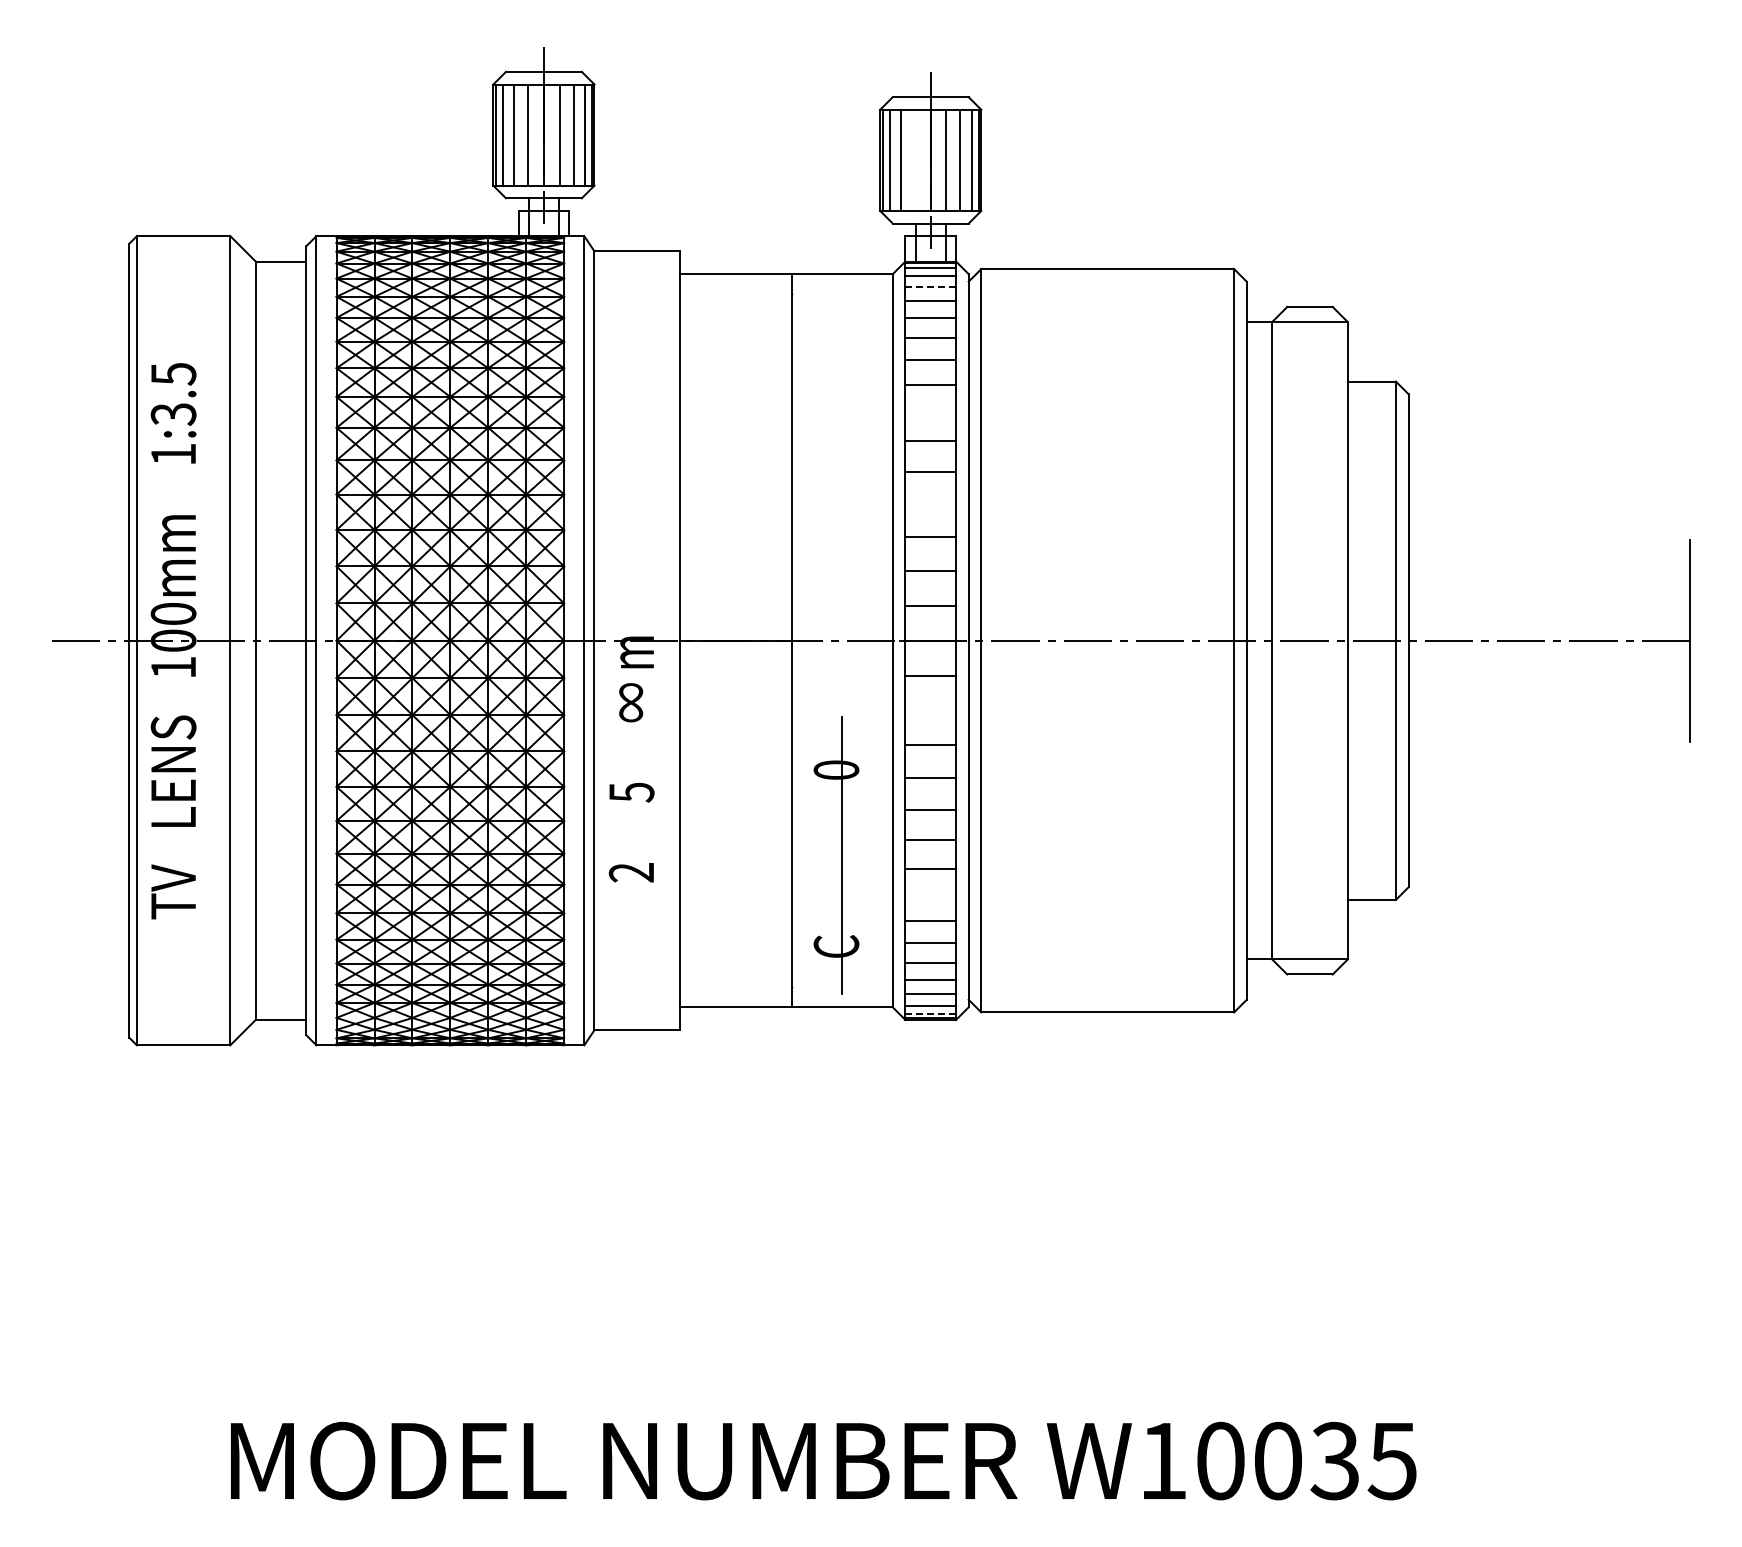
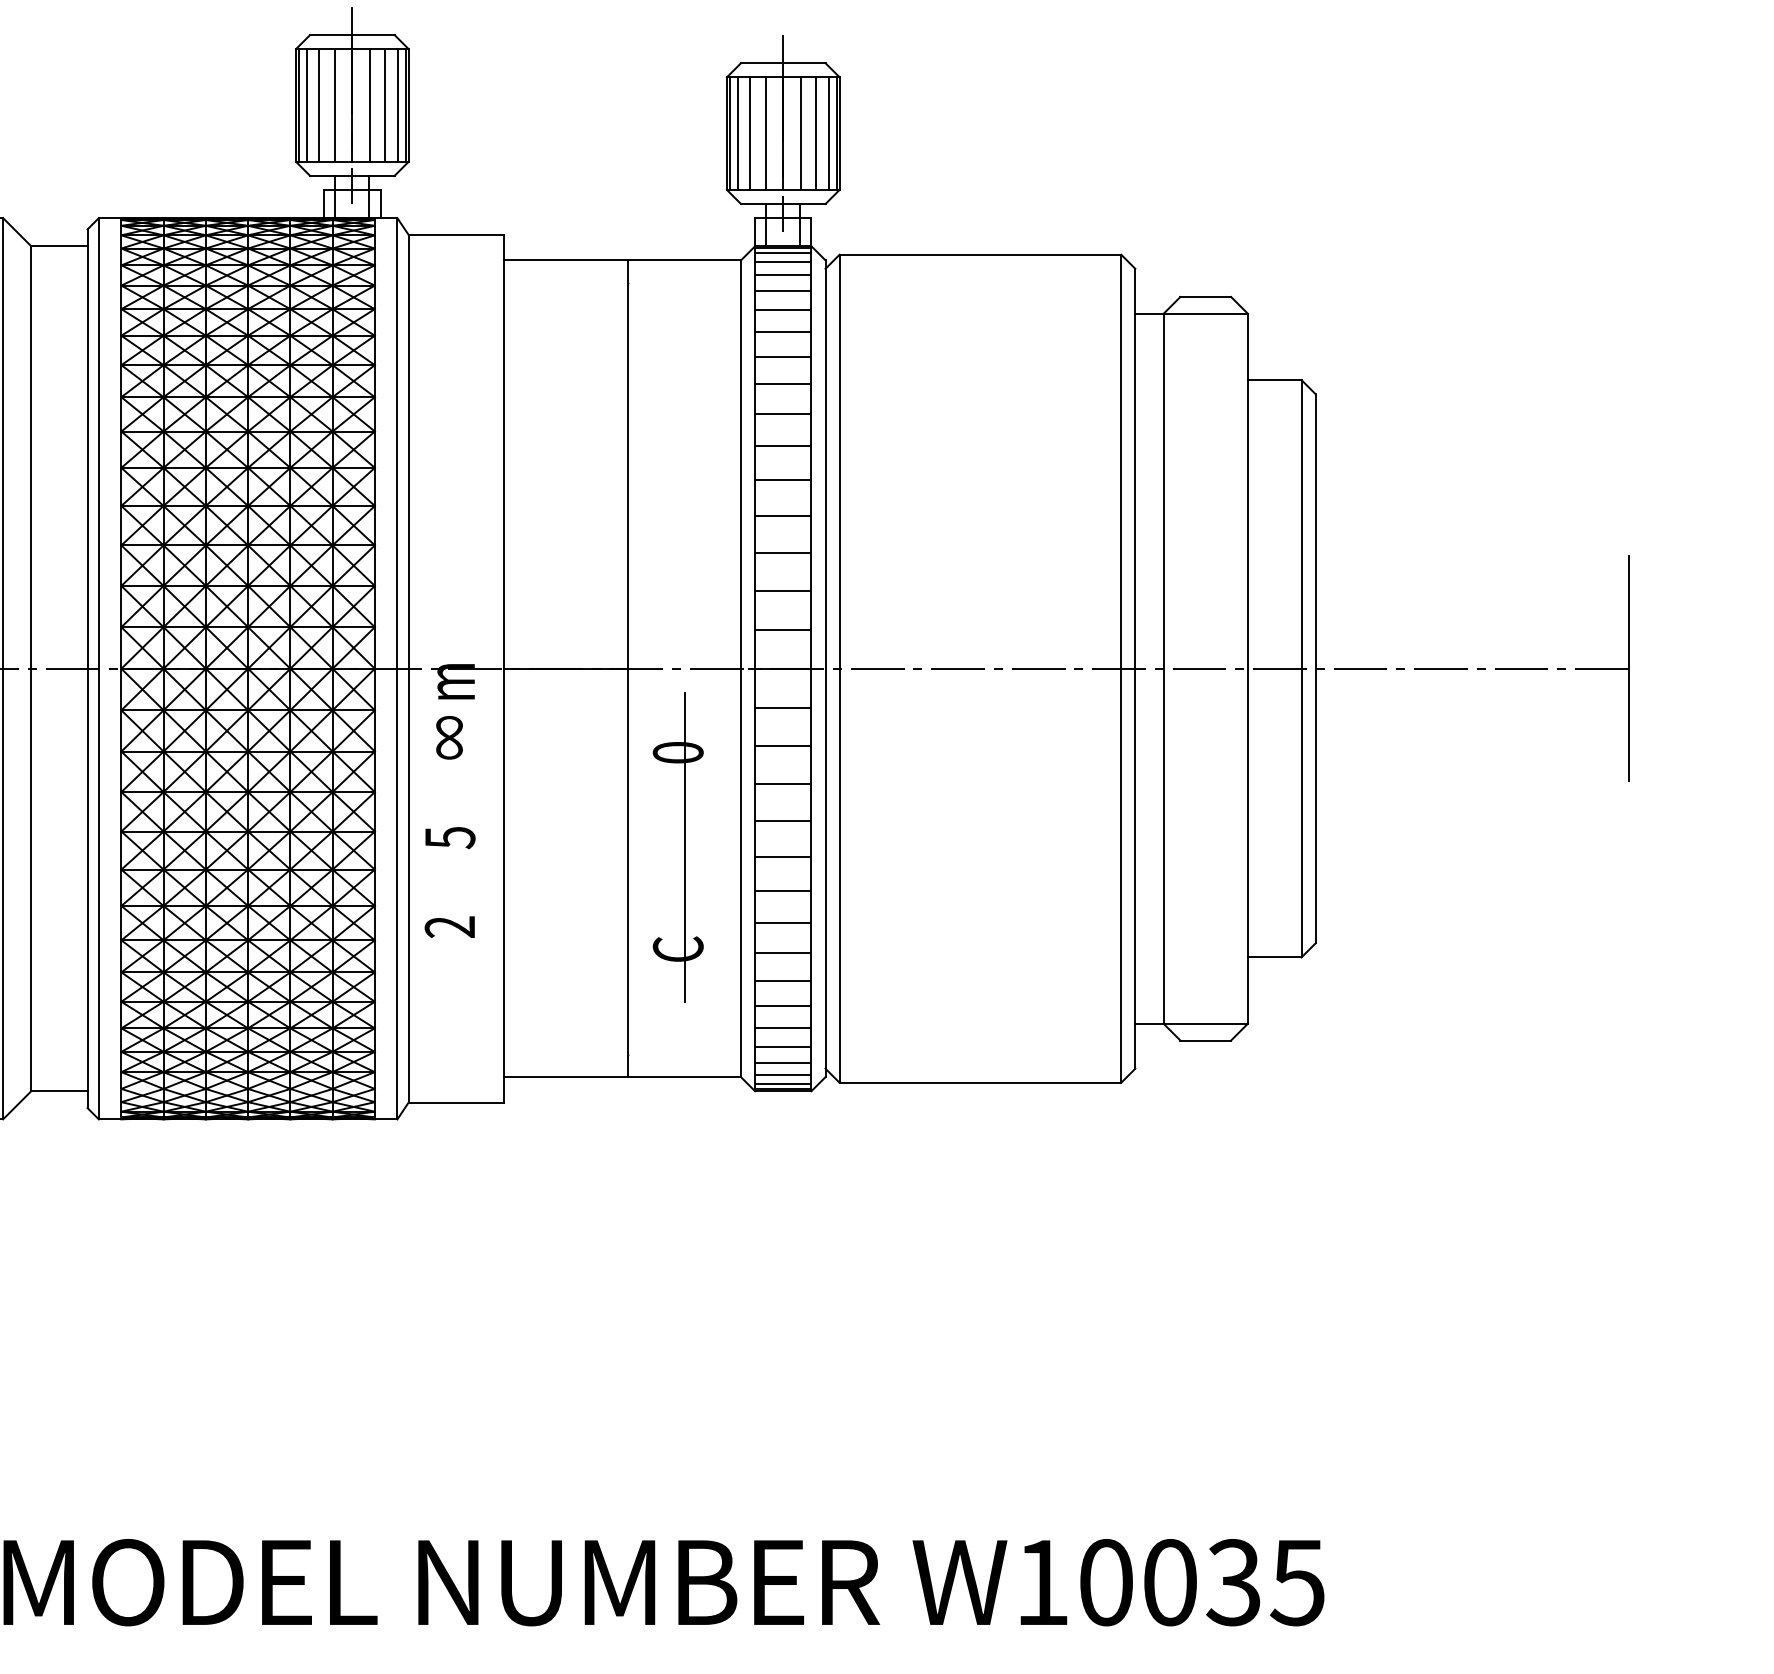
line: (915, 159) -> (766, 132), added
line: (931, 287) -> (784, 275), dashed -> solid
line: (930, 412) -> (782, 414), added
line: (930, 503) -> (782, 515), added
line: (930, 710) -> (782, 746), added
part: (836, 855) -> (678, 847), moved
line: (930, 896) -> (782, 953), added
line: (931, 1013) -> (784, 1084), dashed -> solid

